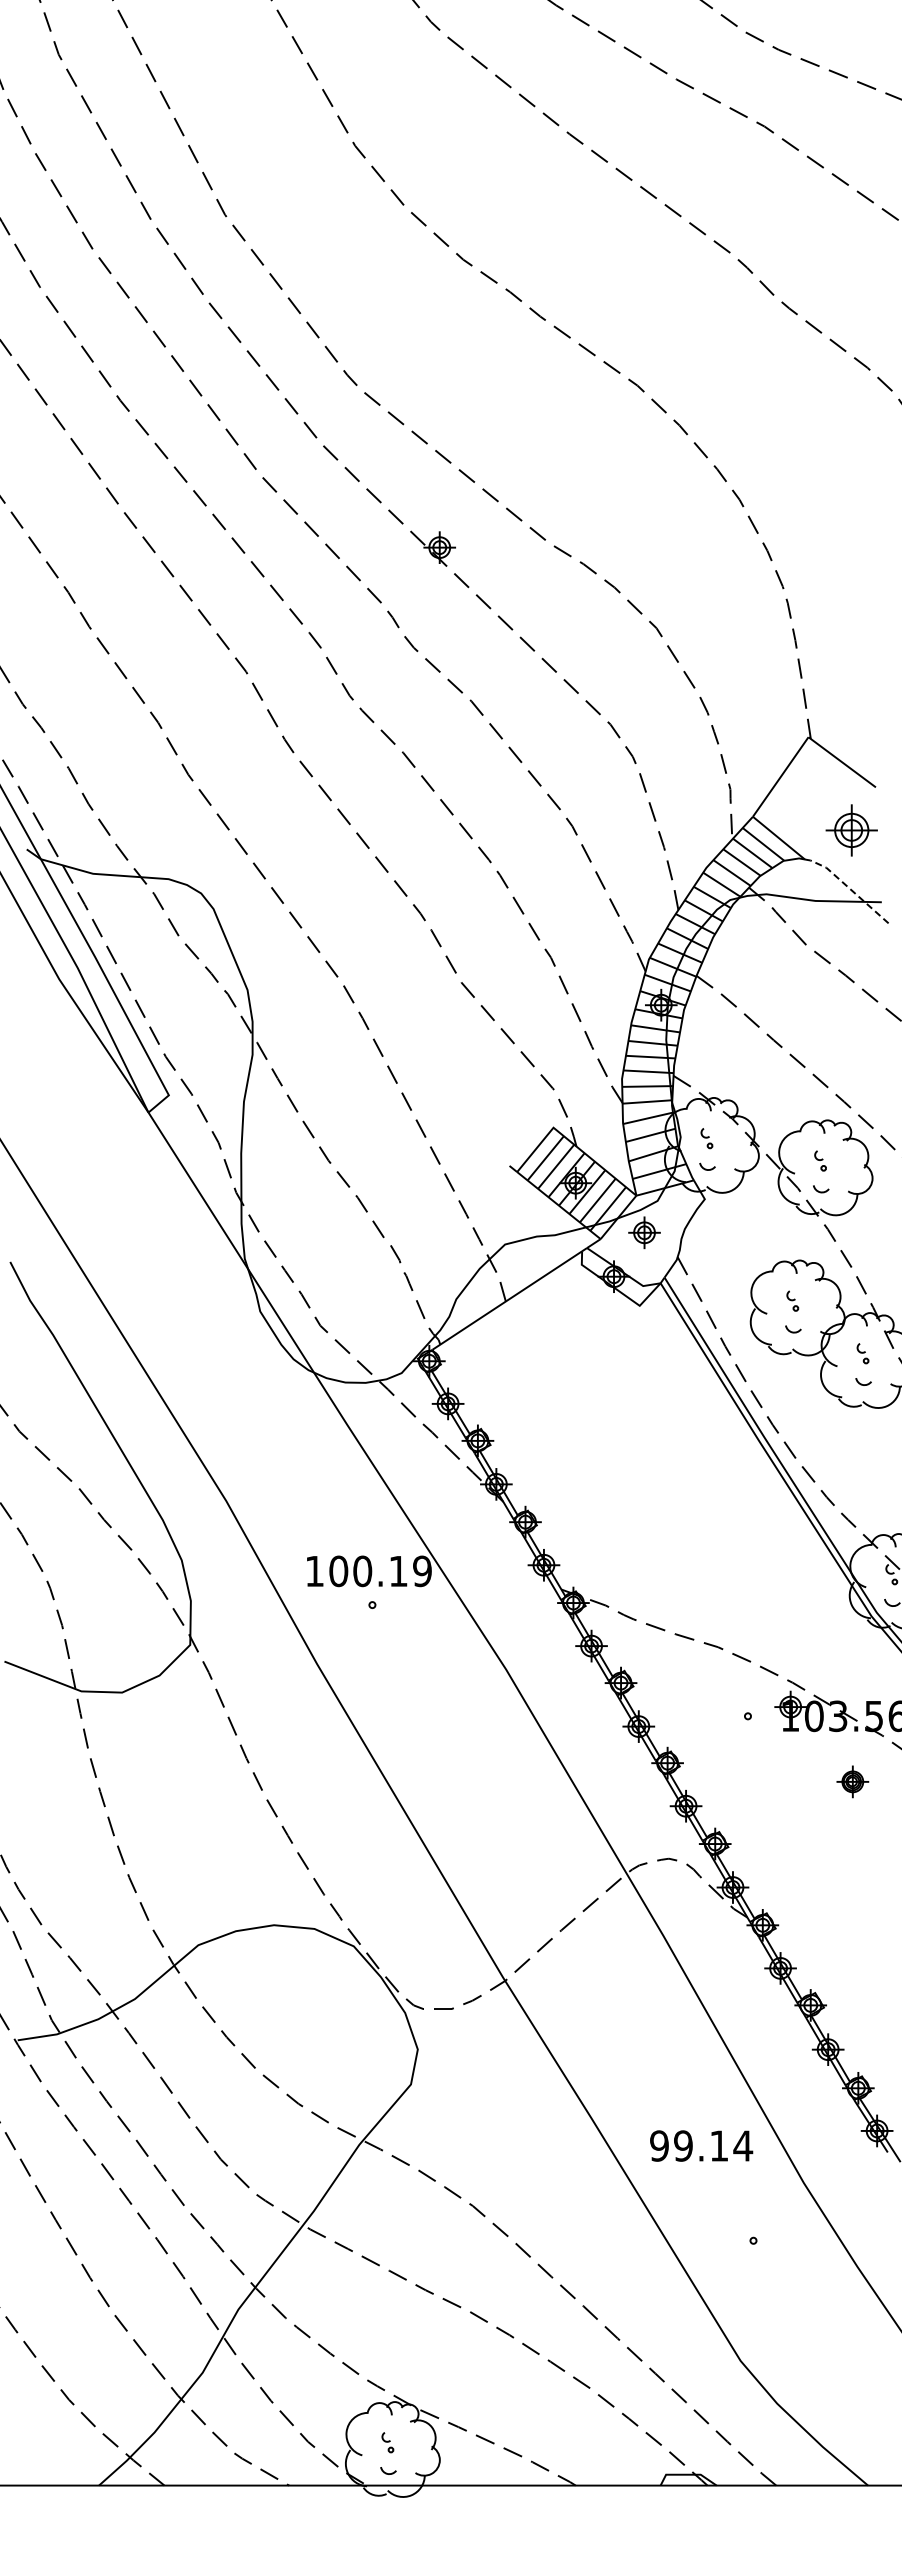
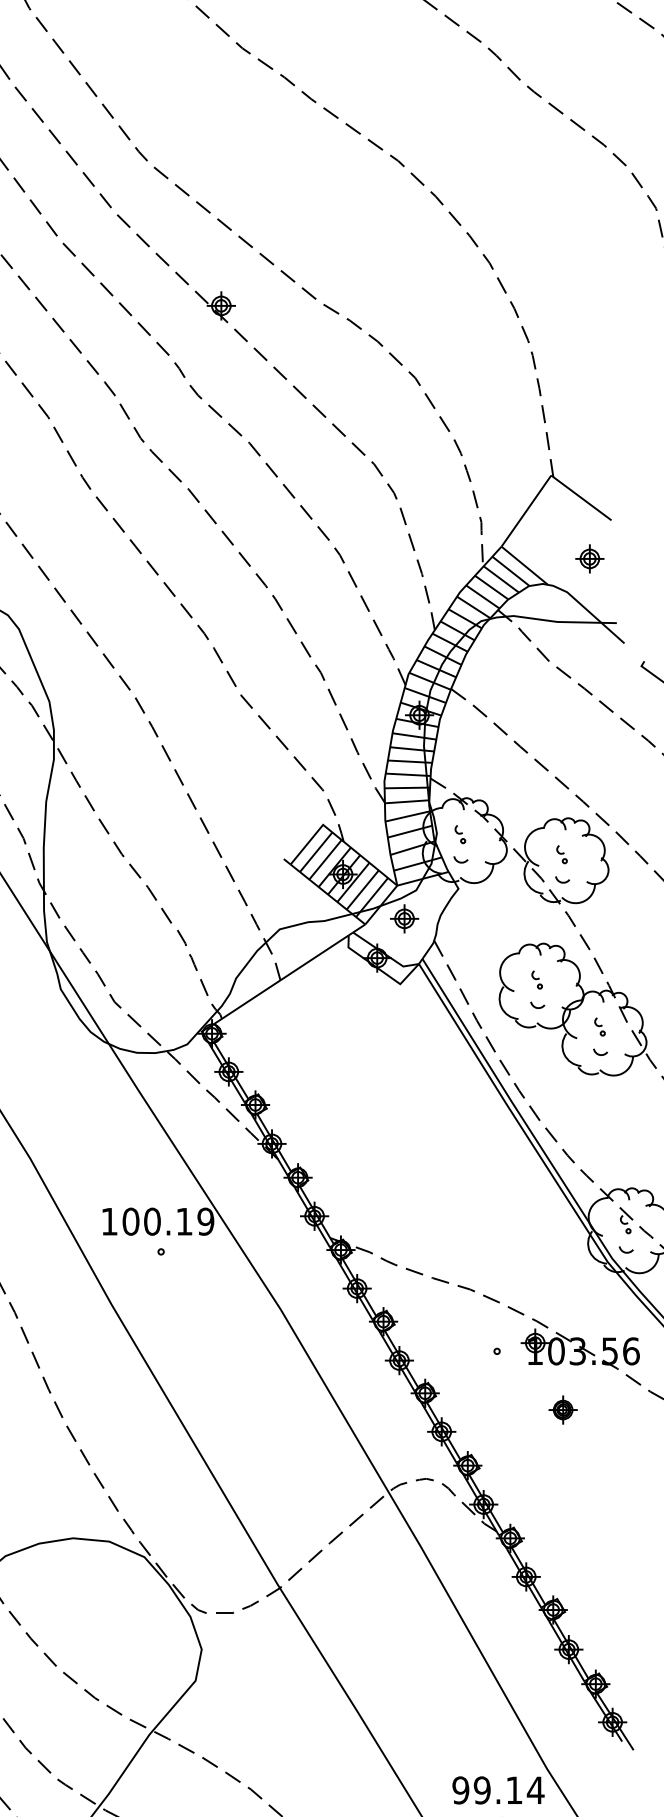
part: (851, 830) -> (589, 558), size x0.62
line: (848, 887) -> (587, 609), dashed -> solid
part: (852, 1781) -> (562, 1409), moved
text: (701, 2145) -> (498, 1789), moved

